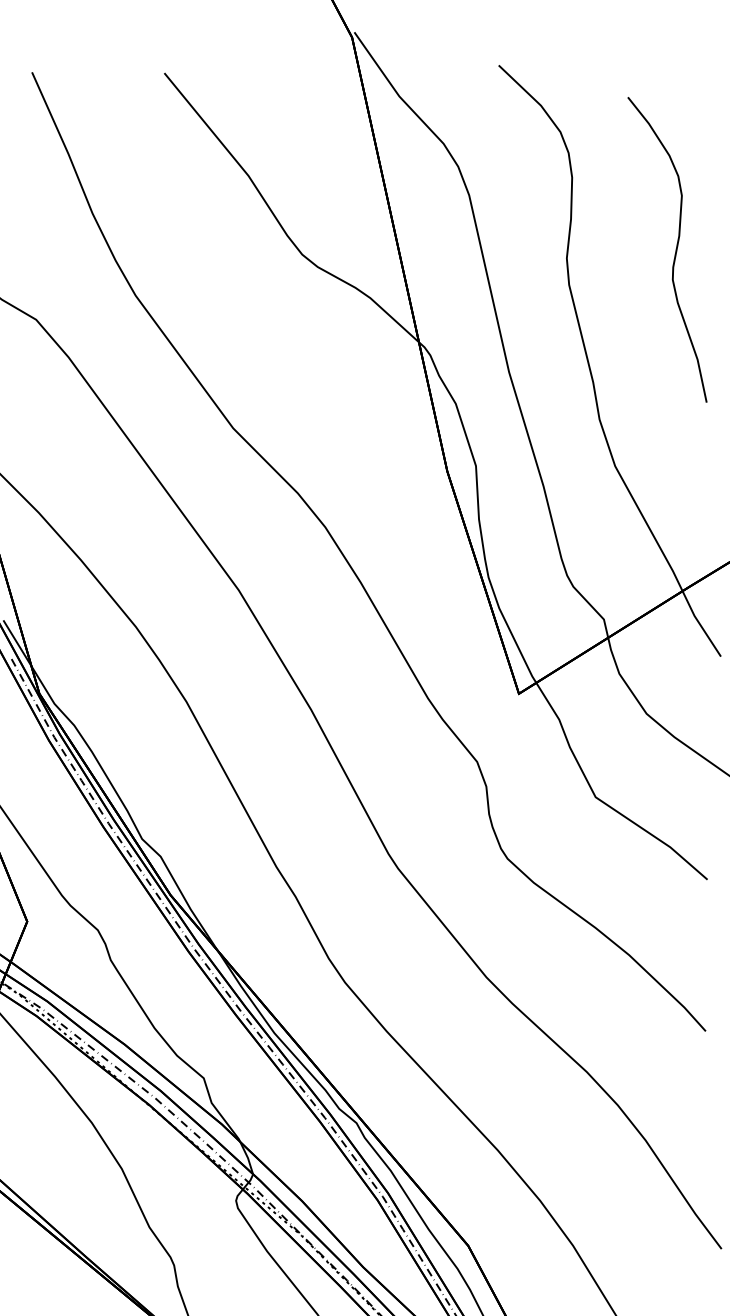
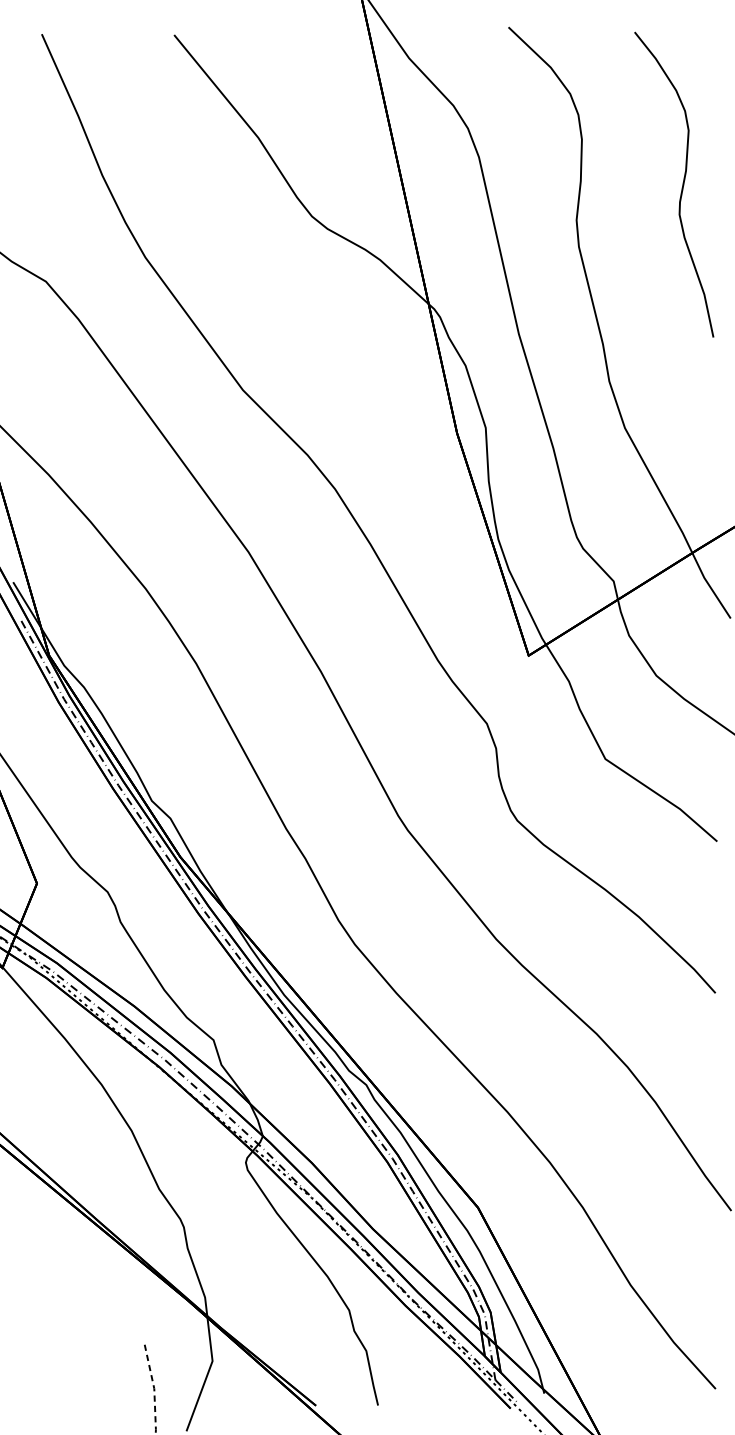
curve: (674, 252) -> (681, 187), moved

